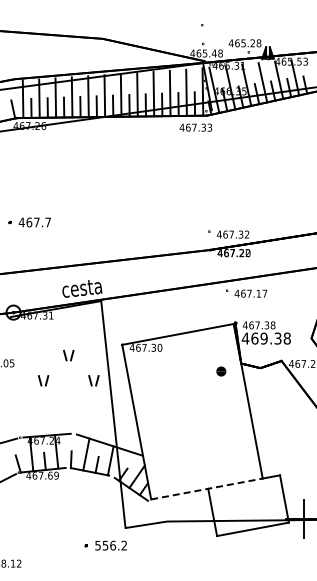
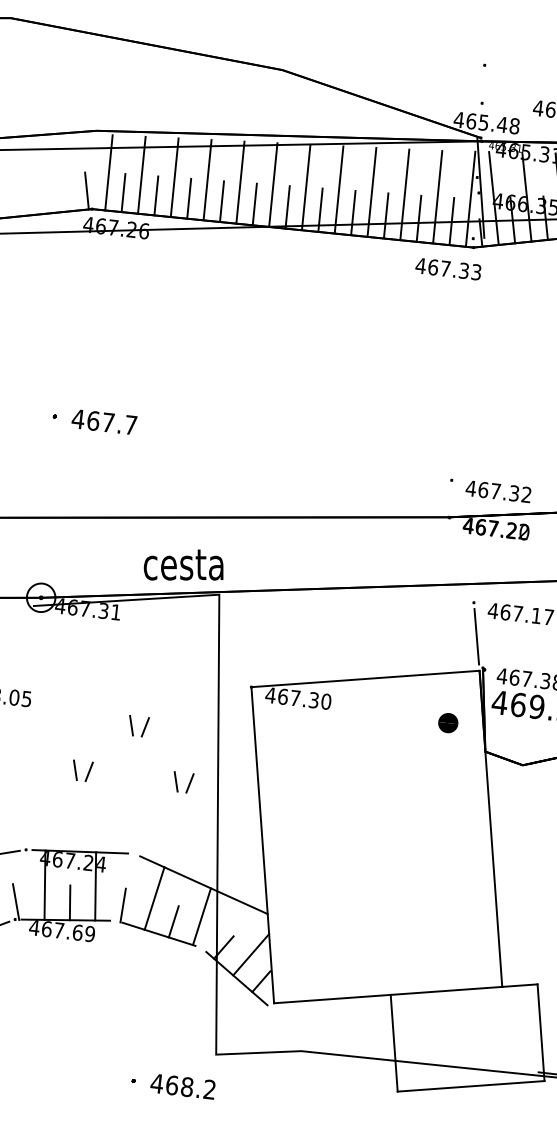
line: (230, 306) -> (476, 635), added
part: (66, 361) -> (132, 737), moved
part: (221, 371) -> (448, 723), moved
line: (206, 489) -> (387, 995), dashed -> solid
text: (104, 545) -> (170, 1084), 556.2 -> 468.2

